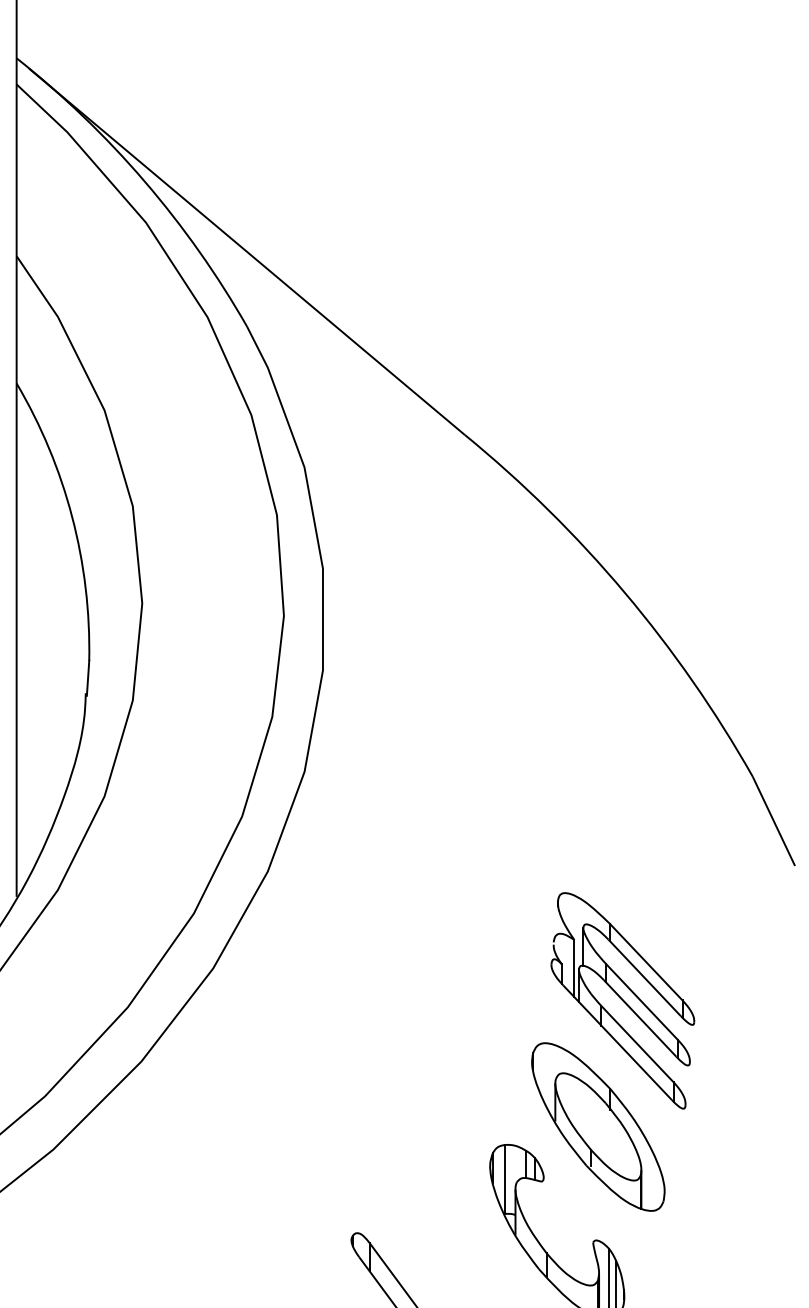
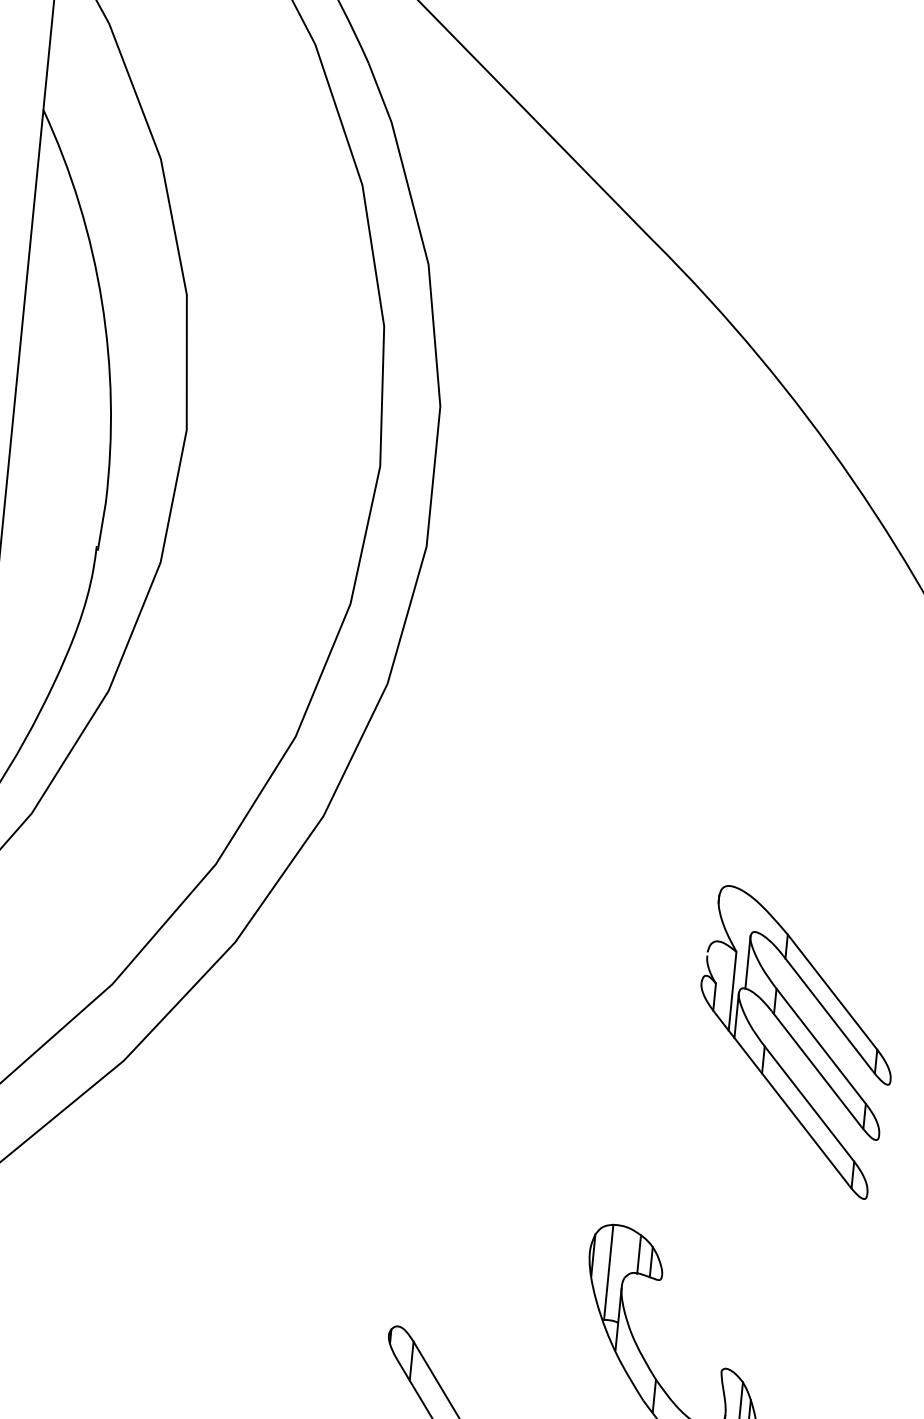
part: (598, 1126) -> (744, 1212), removed

